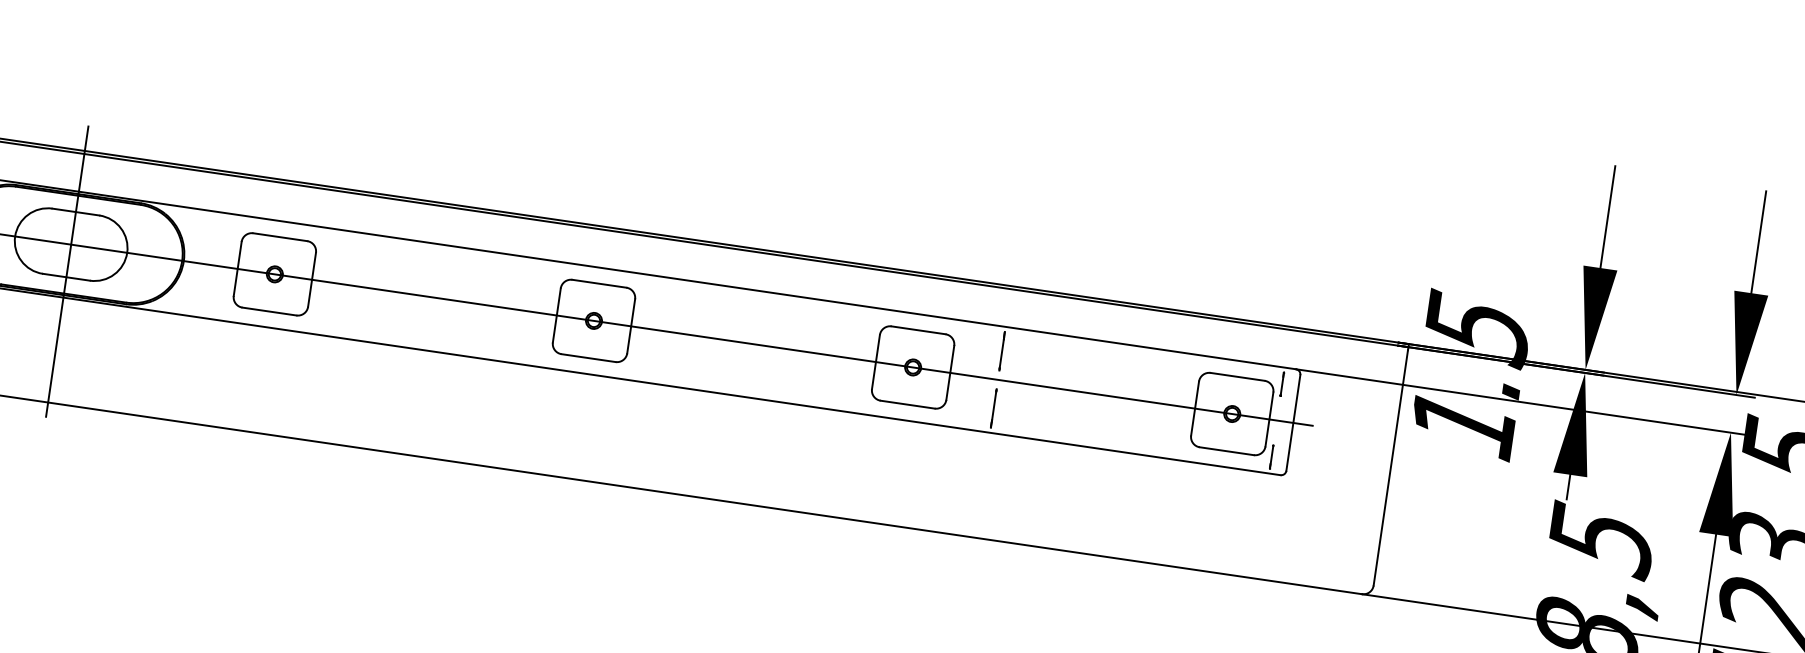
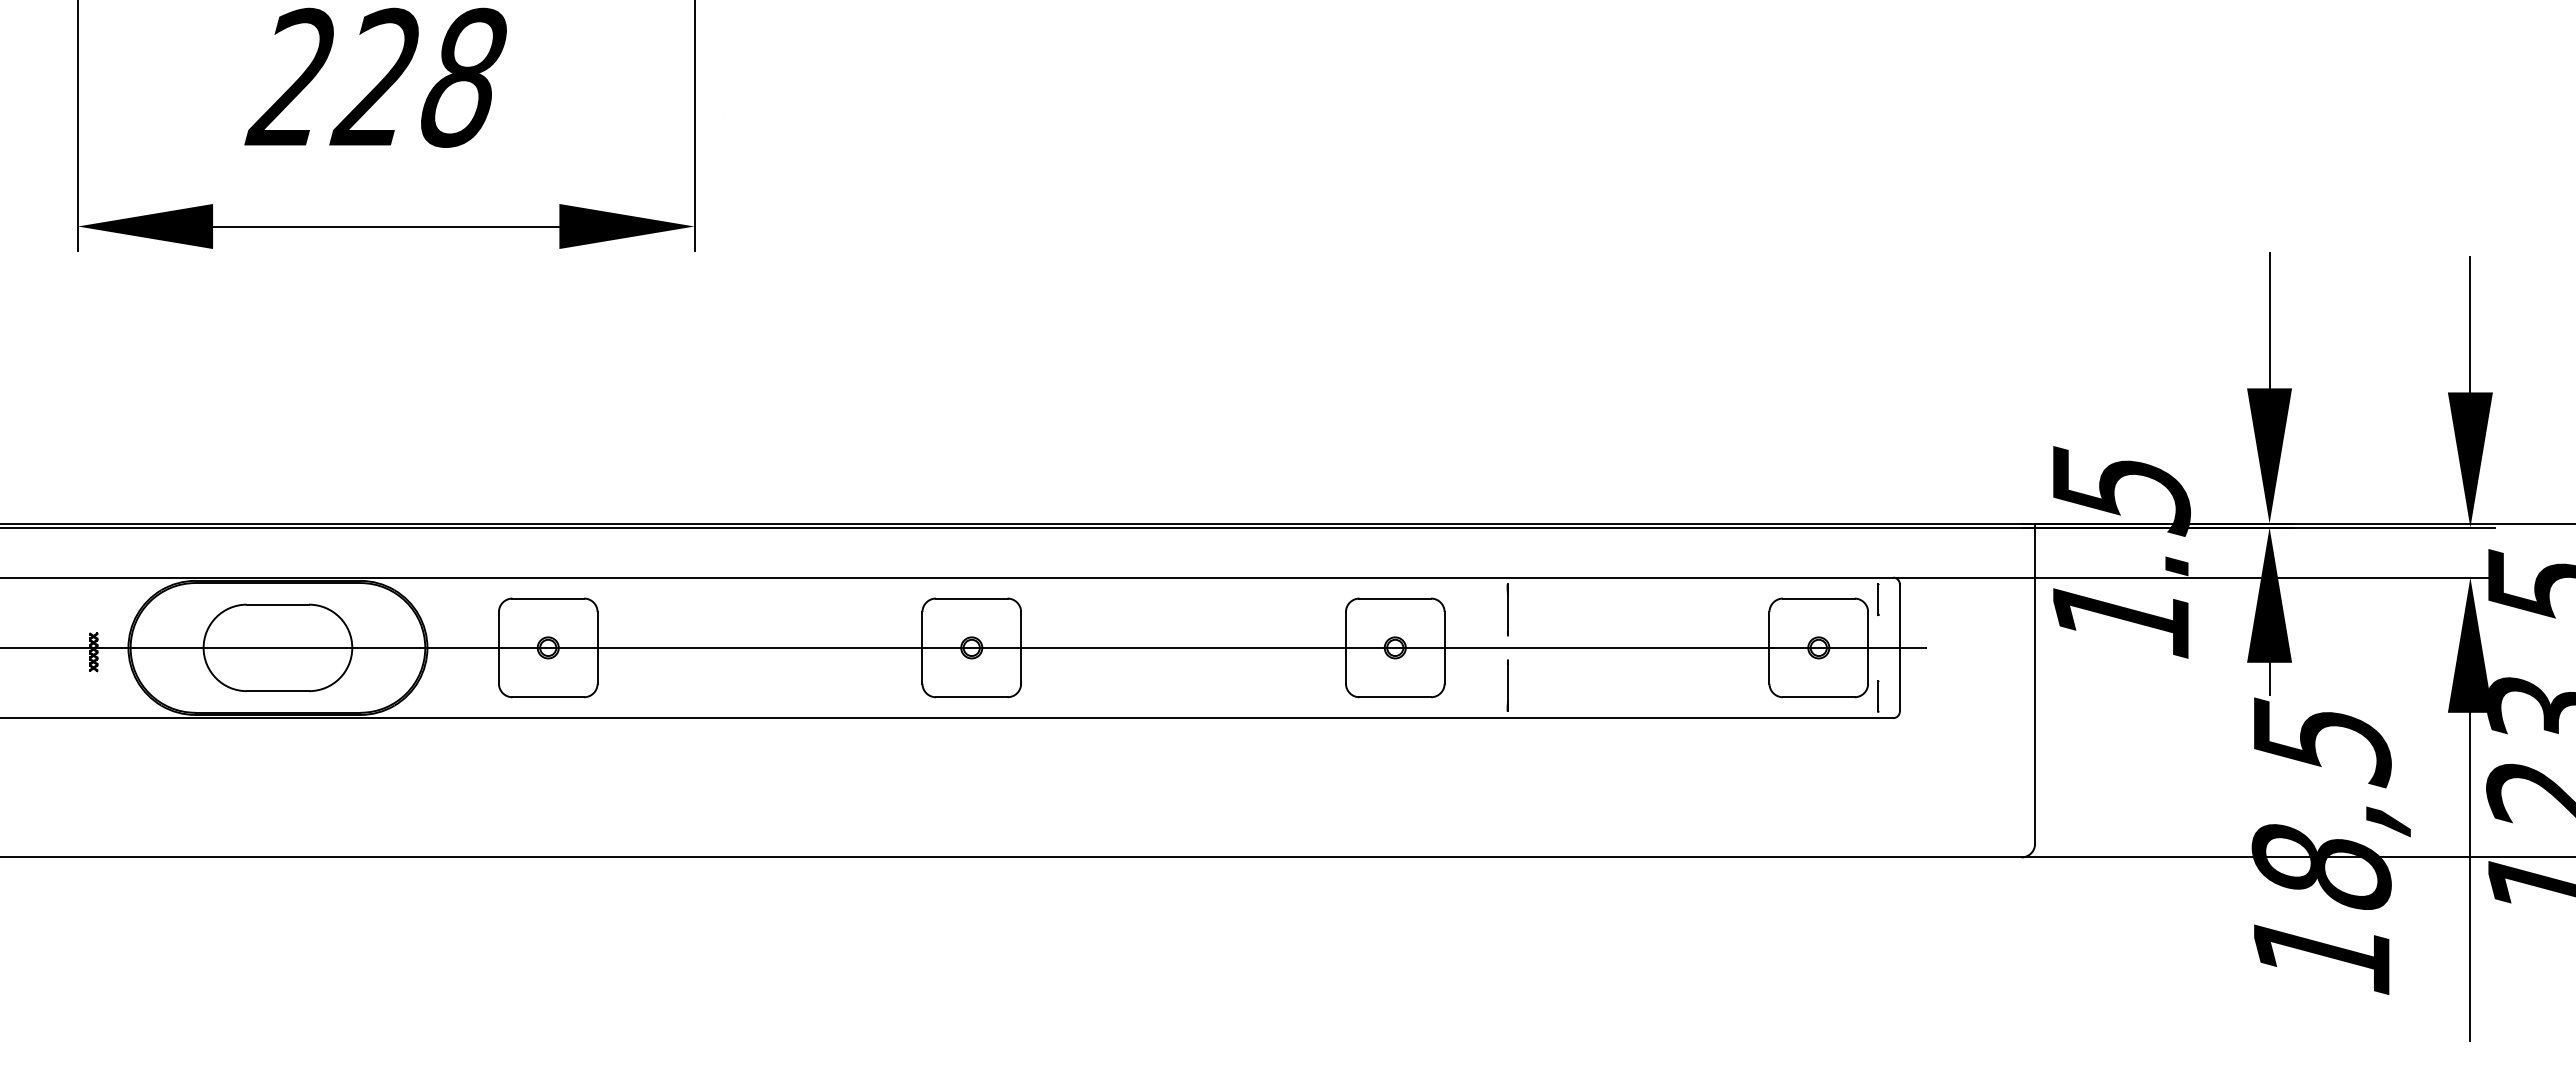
line: (66, 271) -> (277, 683), removed

